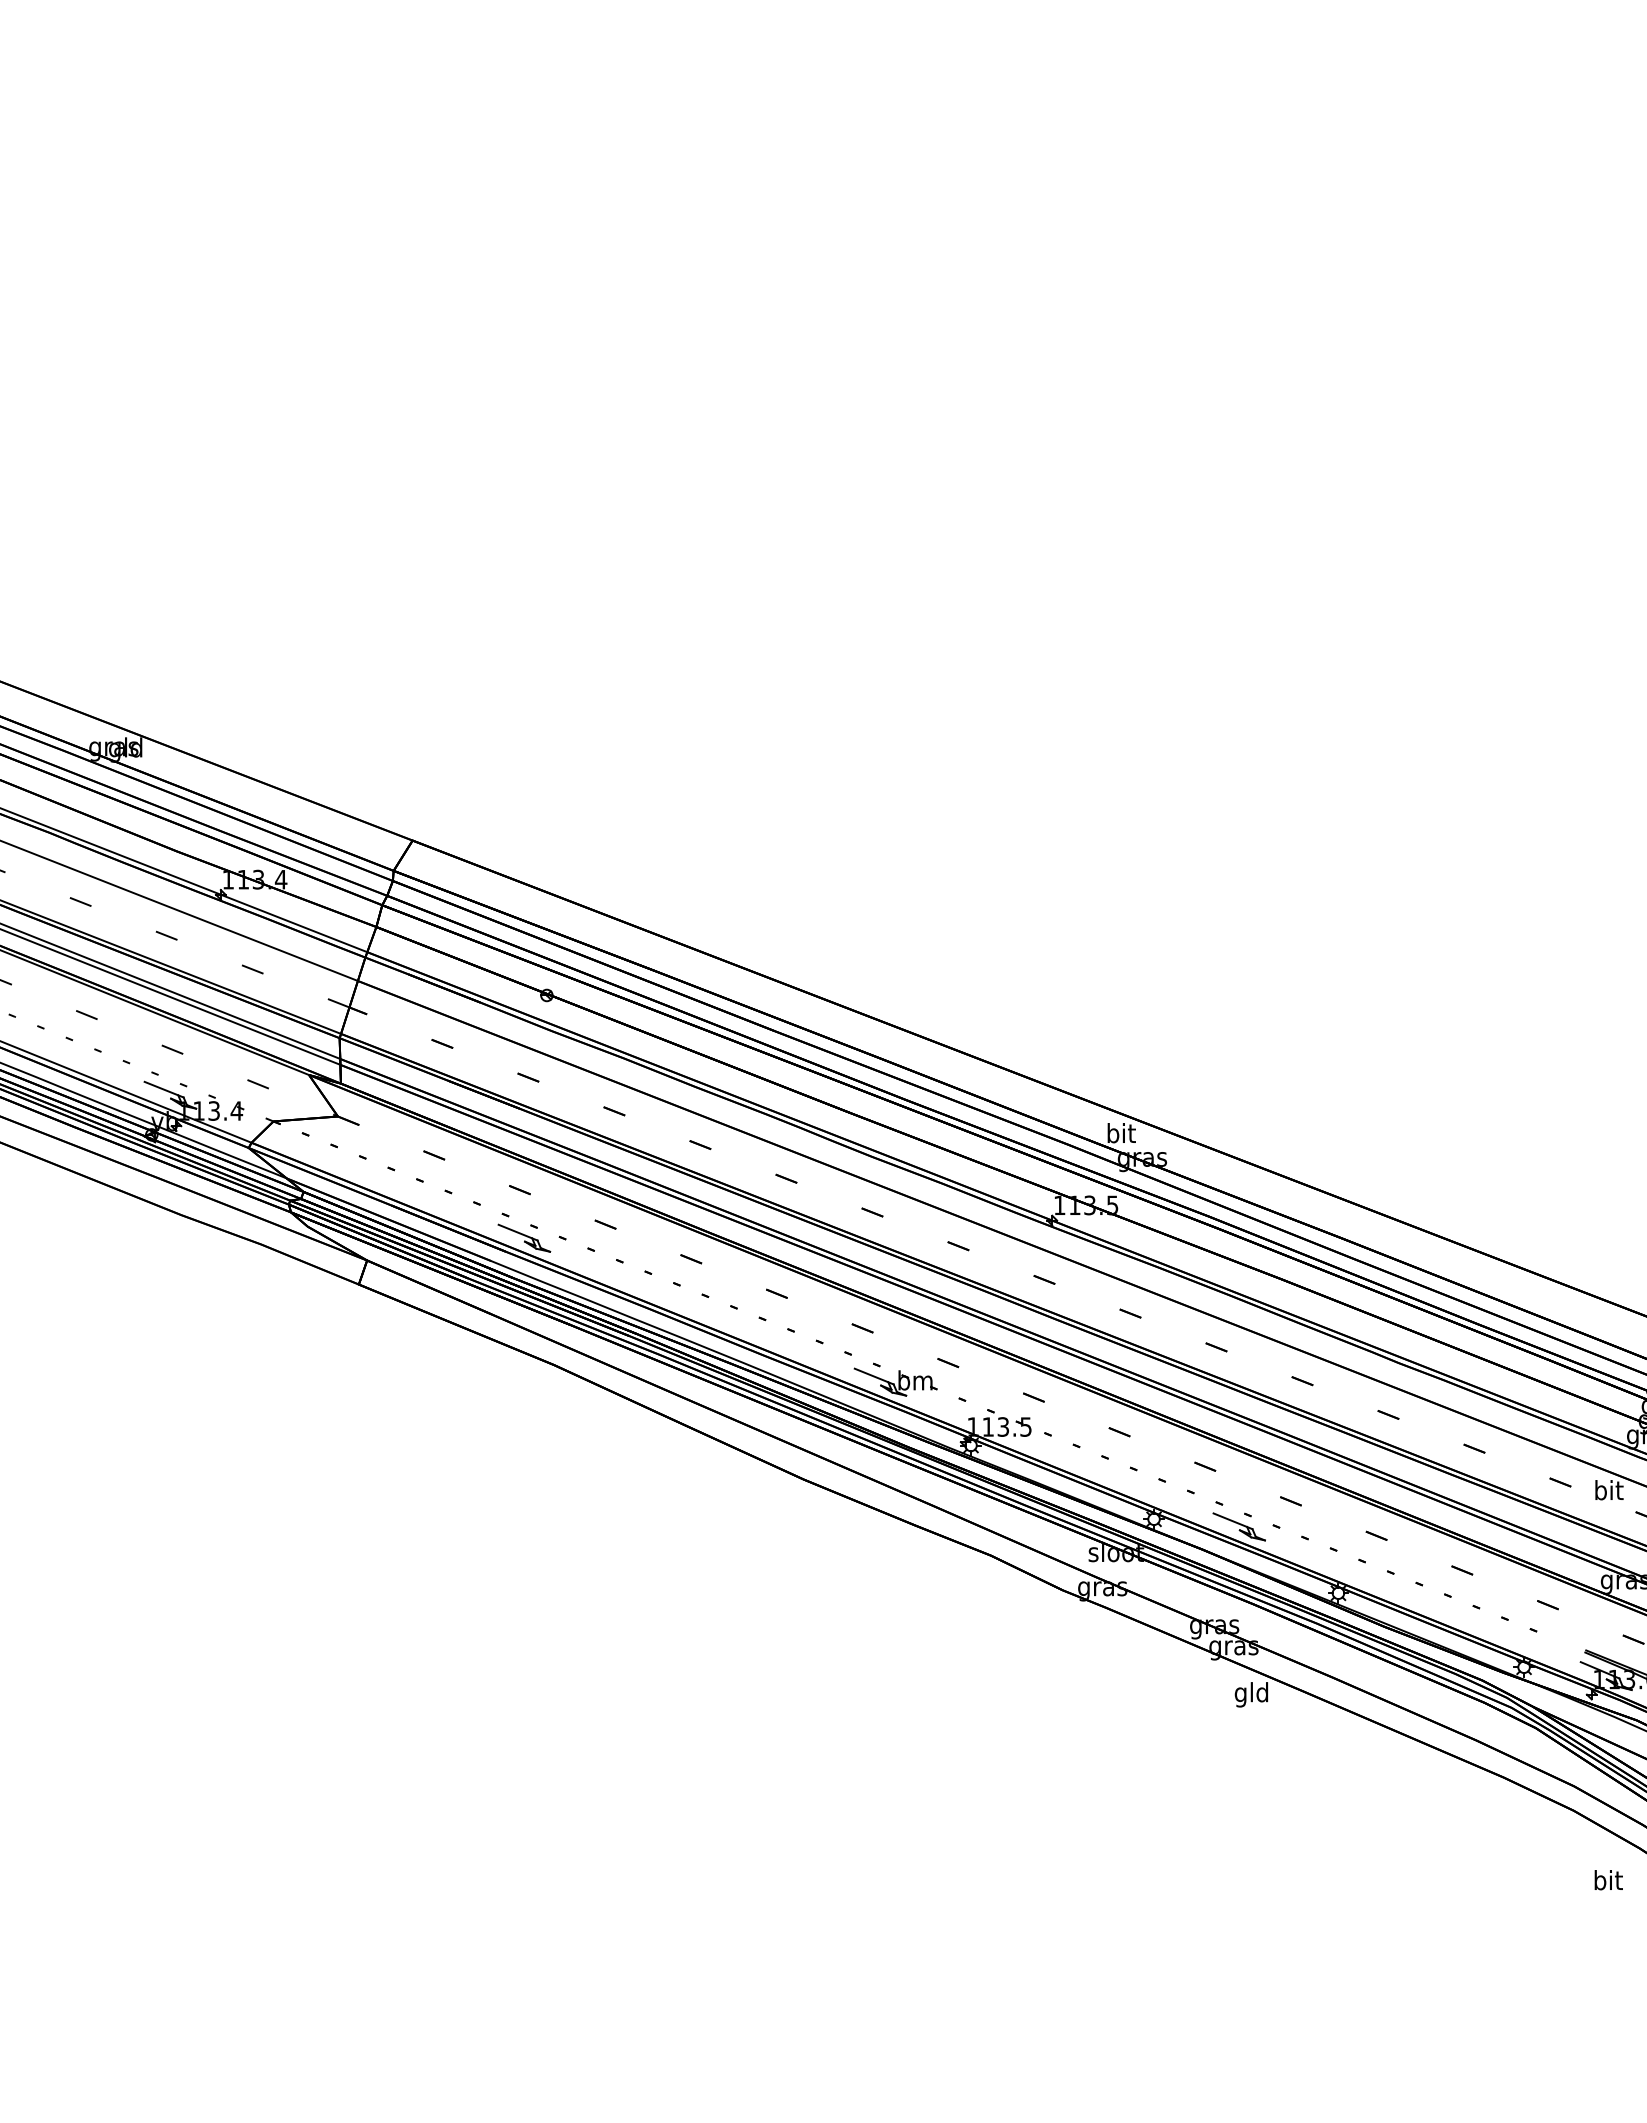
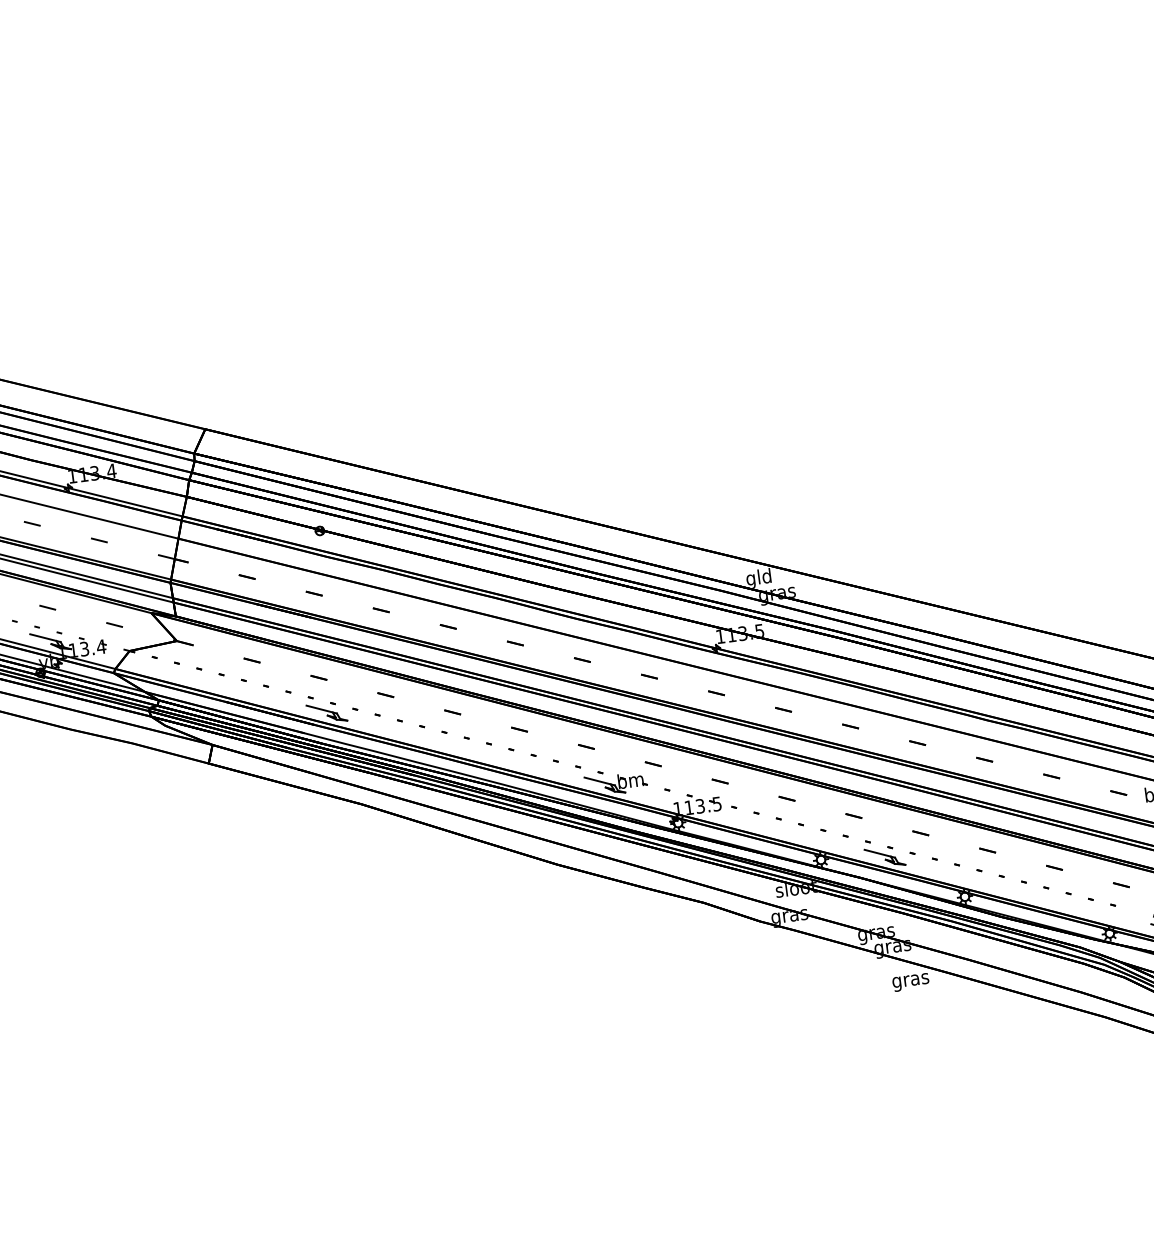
text: (1120, 1135) -> (758, 578), bit -> gld
text: (1251, 1694) -> (910, 980), gld -> gras

